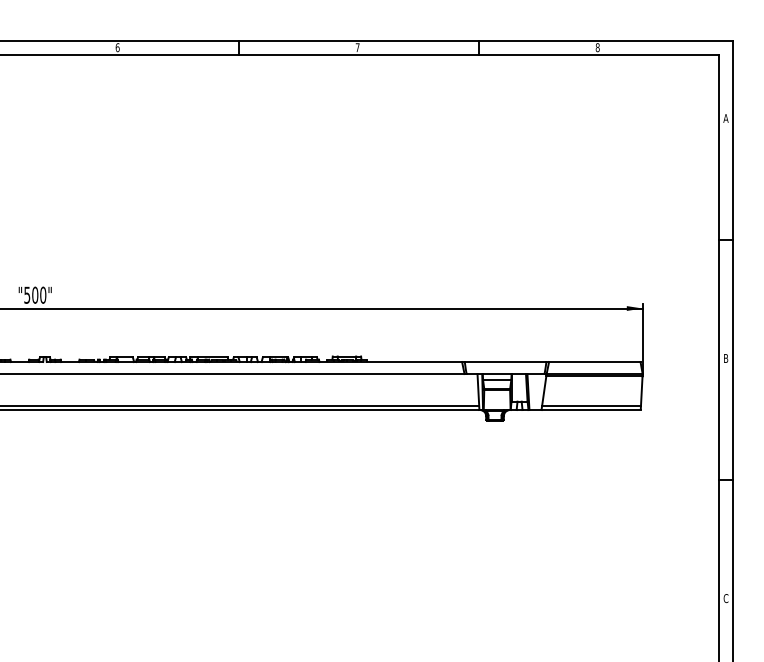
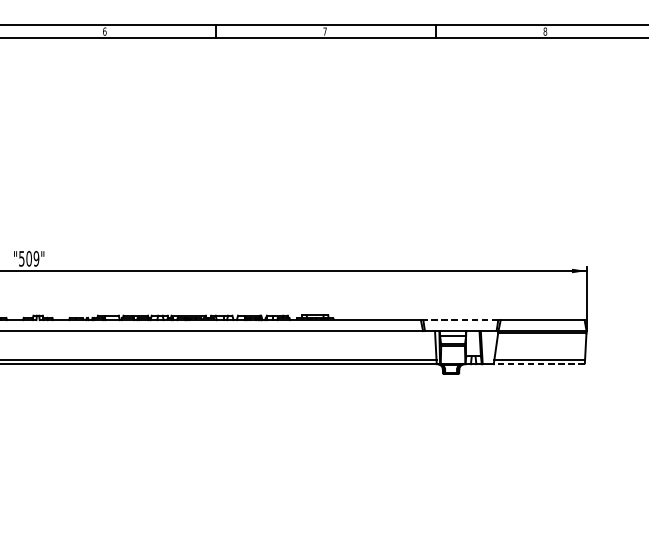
text: (43, 295) -> (36, 259), "500" -> "509"
line: (505, 362) -> (460, 320), solid -> dashed
line: (591, 410) -> (539, 364), solid -> dashed

